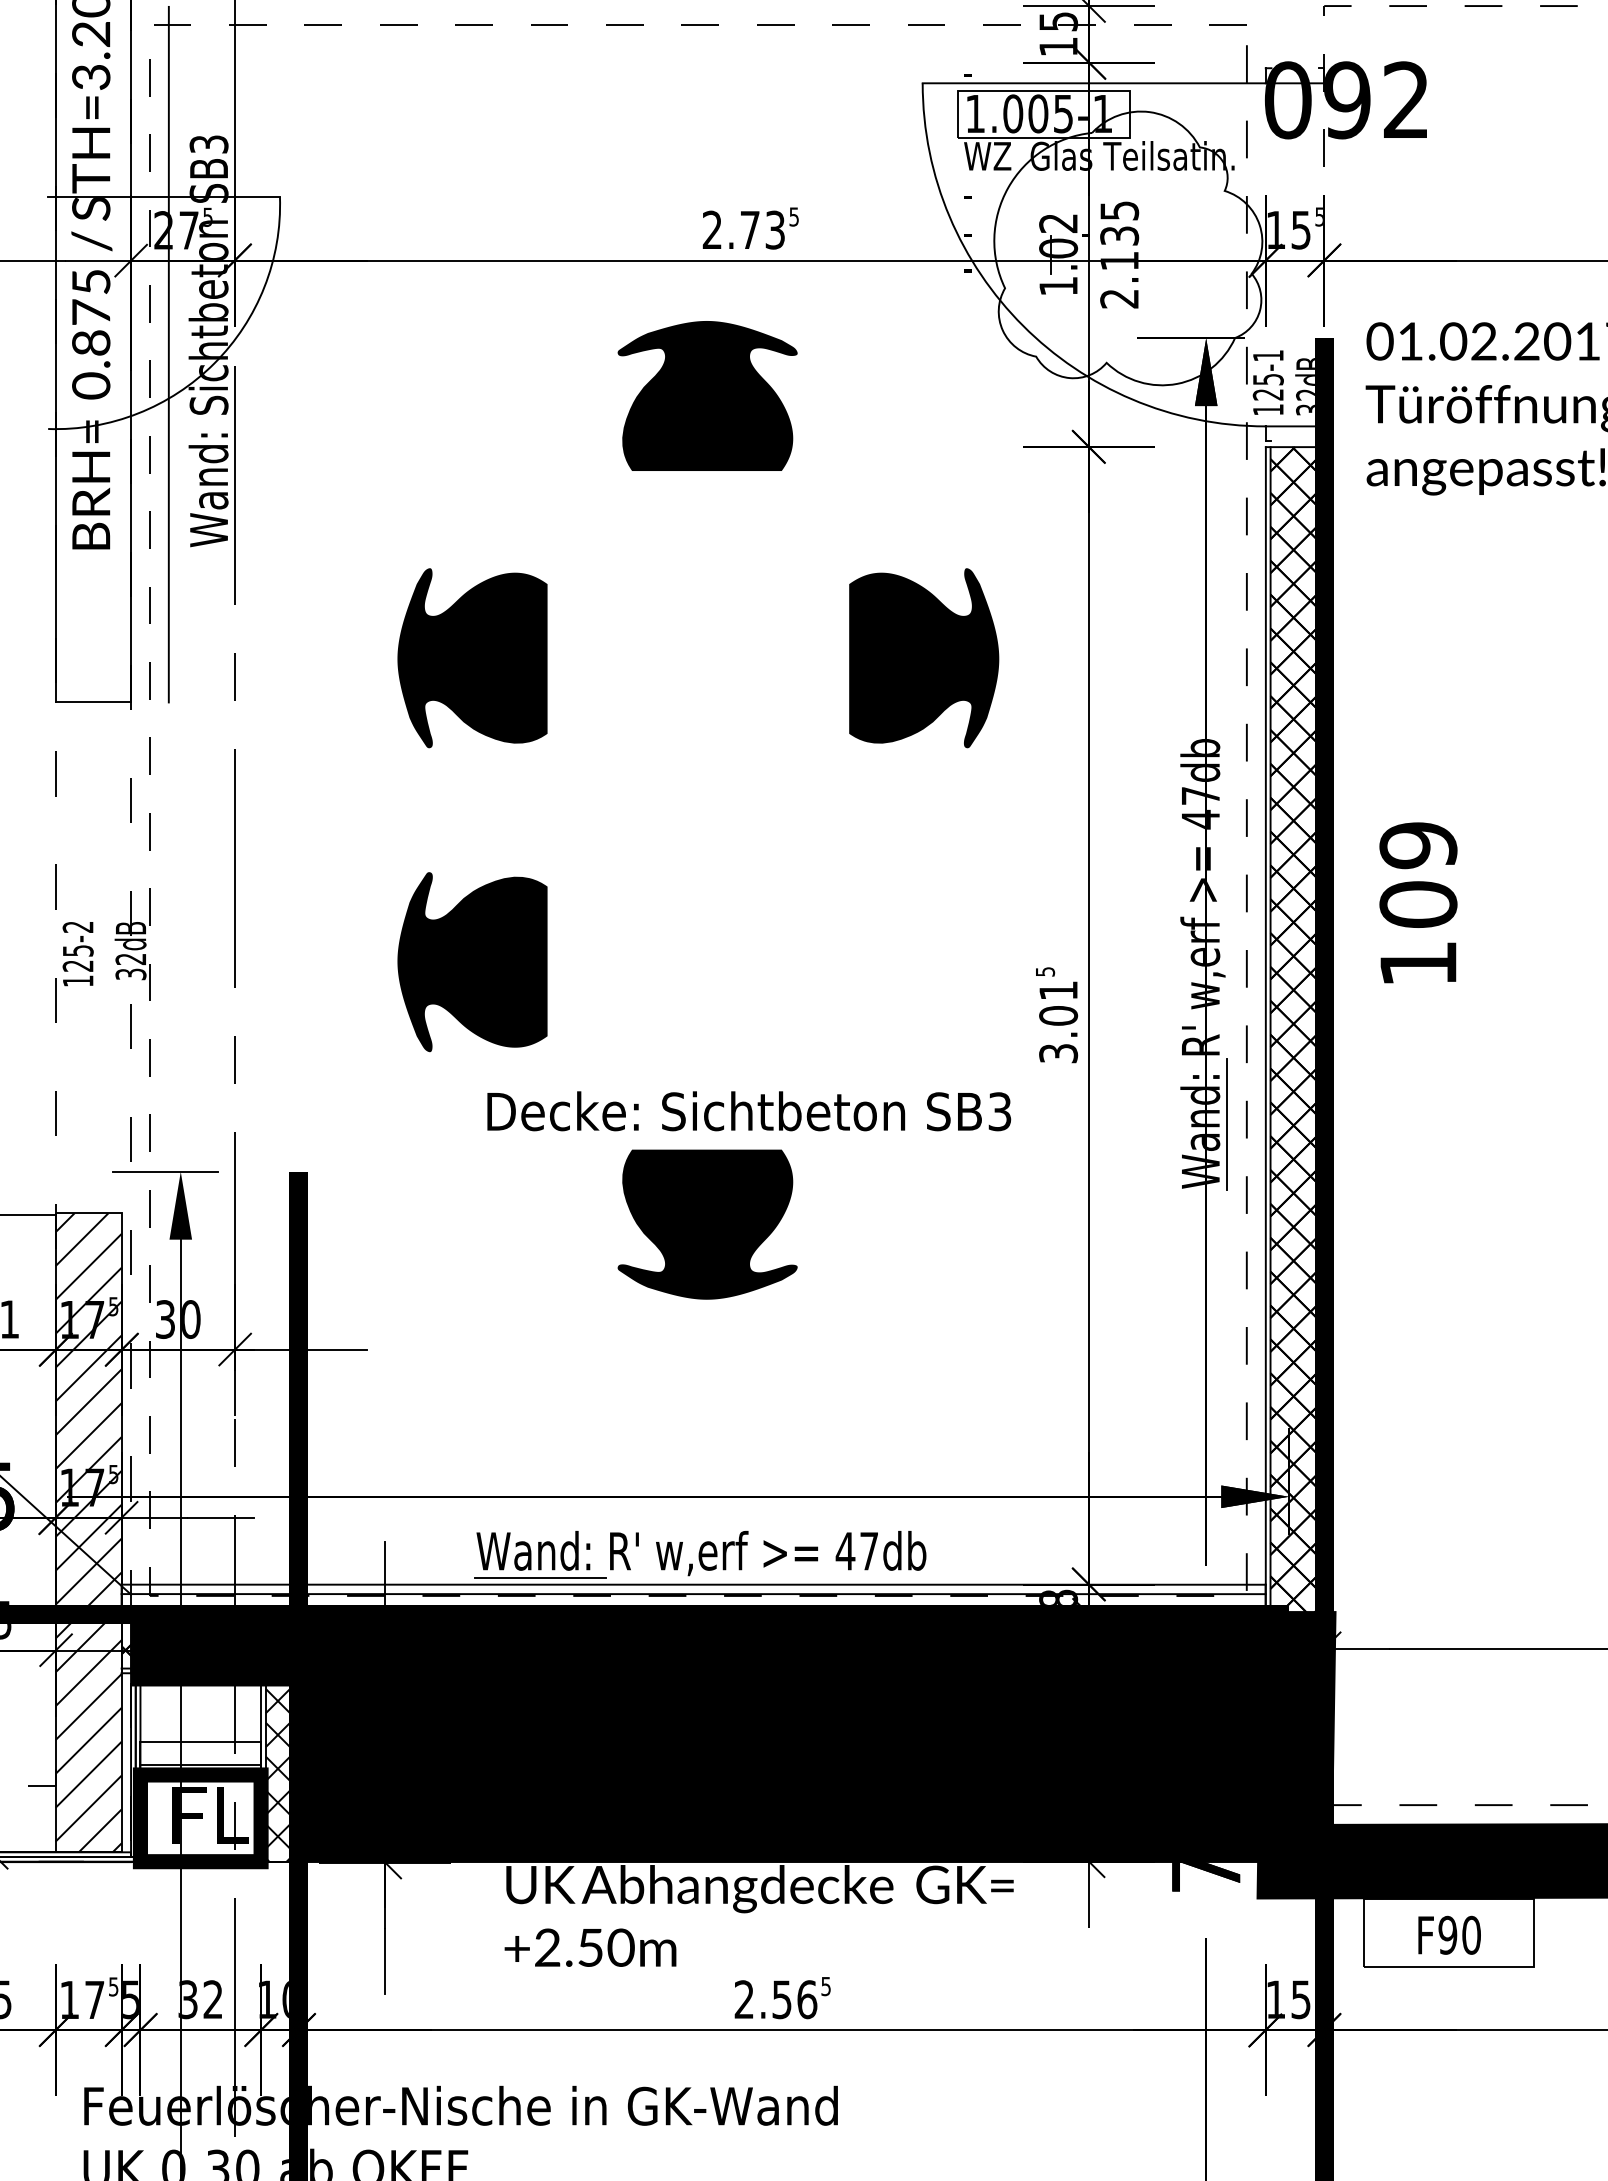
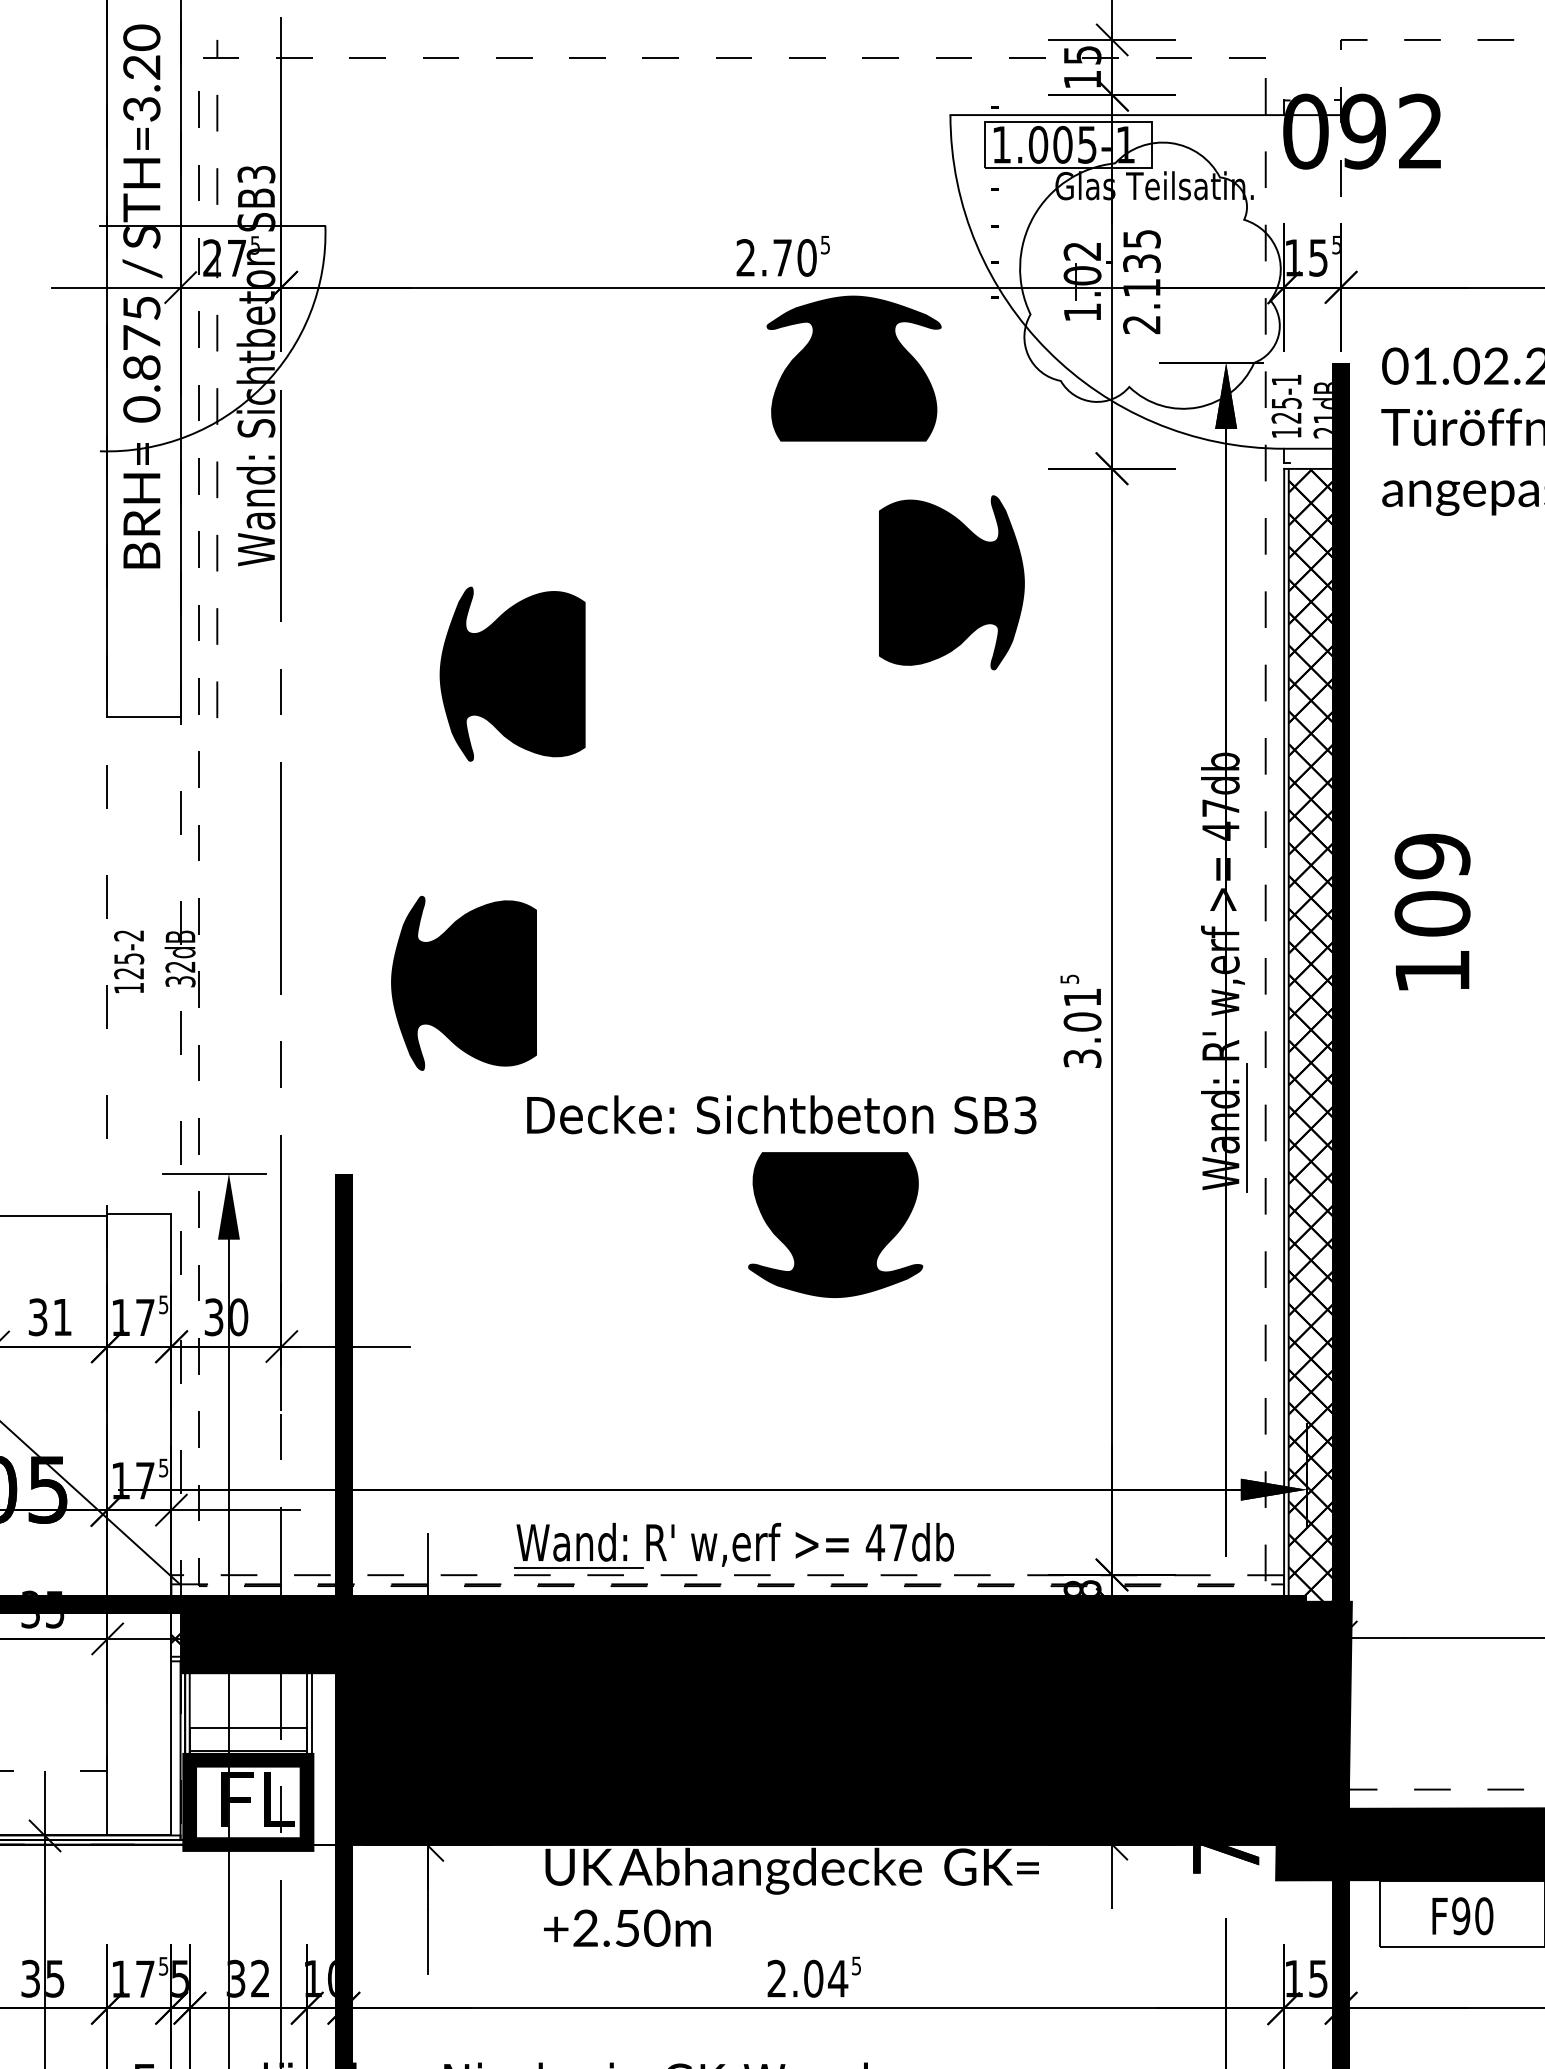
text: (987, 156) -> (1013, 186), WZ -> -
text: (775, 229) -> (807, 257), 2.73 -> 2.70
line: (168, 354) -> (216, 378), solid -> dashed
part: (707, 395) -> (853, 368), moved
text: (1305, 402) -> (1322, 425), 32dB -> 21dB
part: (924, 658) -> (952, 583), moved
part: (472, 962) -> (464, 983), moved
part: (707, 1224) -> (835, 1224), moved
hatch: (88, 1532) -> (139, 1524), removed
line: (693, 1584) -> (727, 1575), solid -> dashed
line: (694, 1594) -> (728, 1584), solid -> dashed
hatch: (279, 1767) -> (324, 1752), removed
text: (794, 1999) -> (825, 1978), 2.56 -> 2.04

